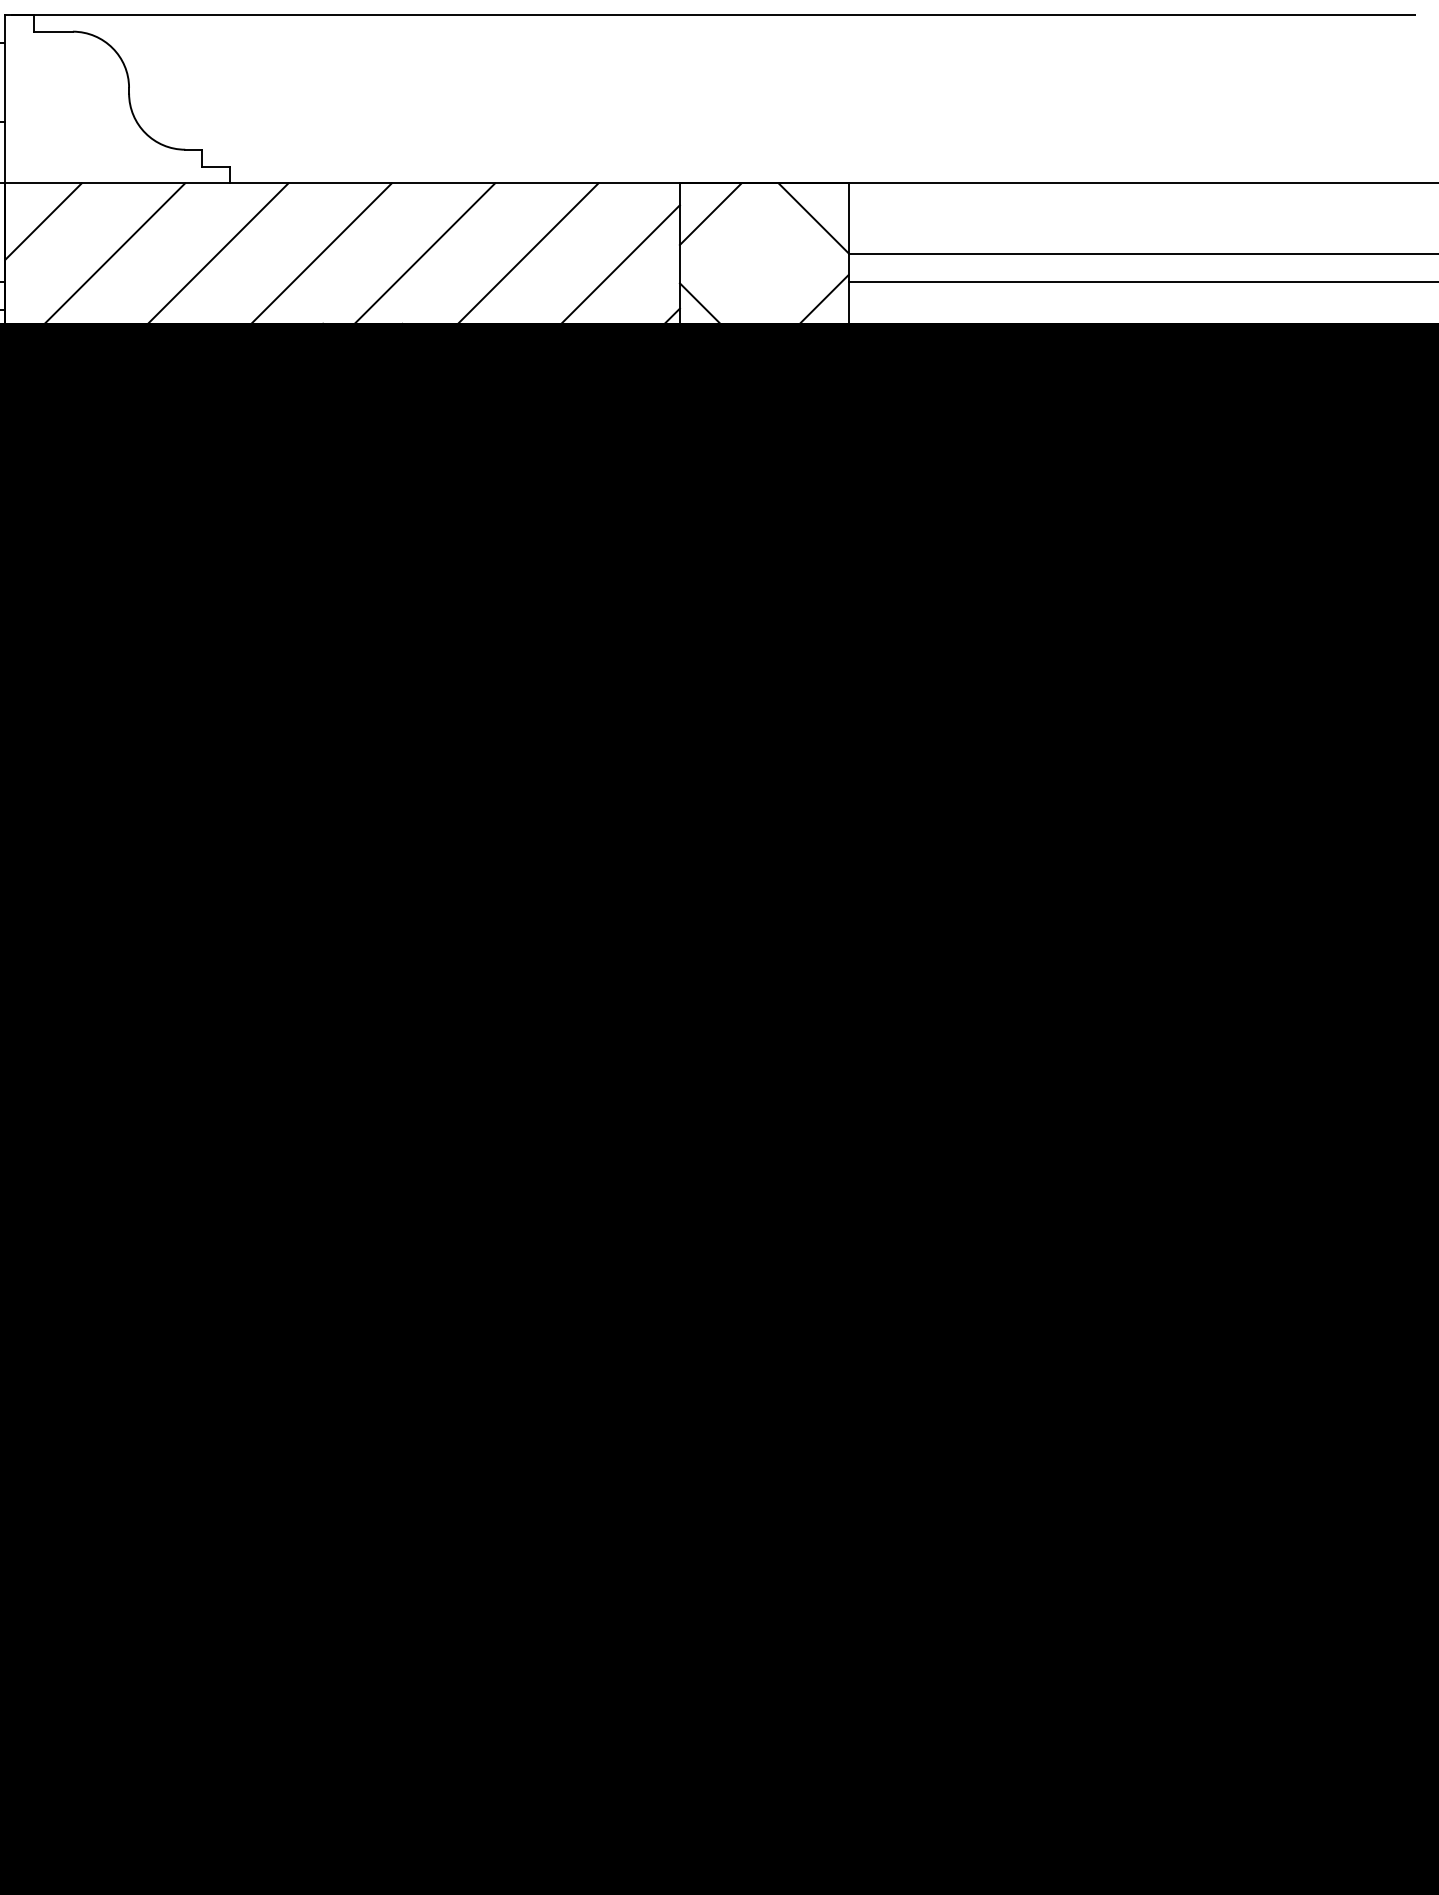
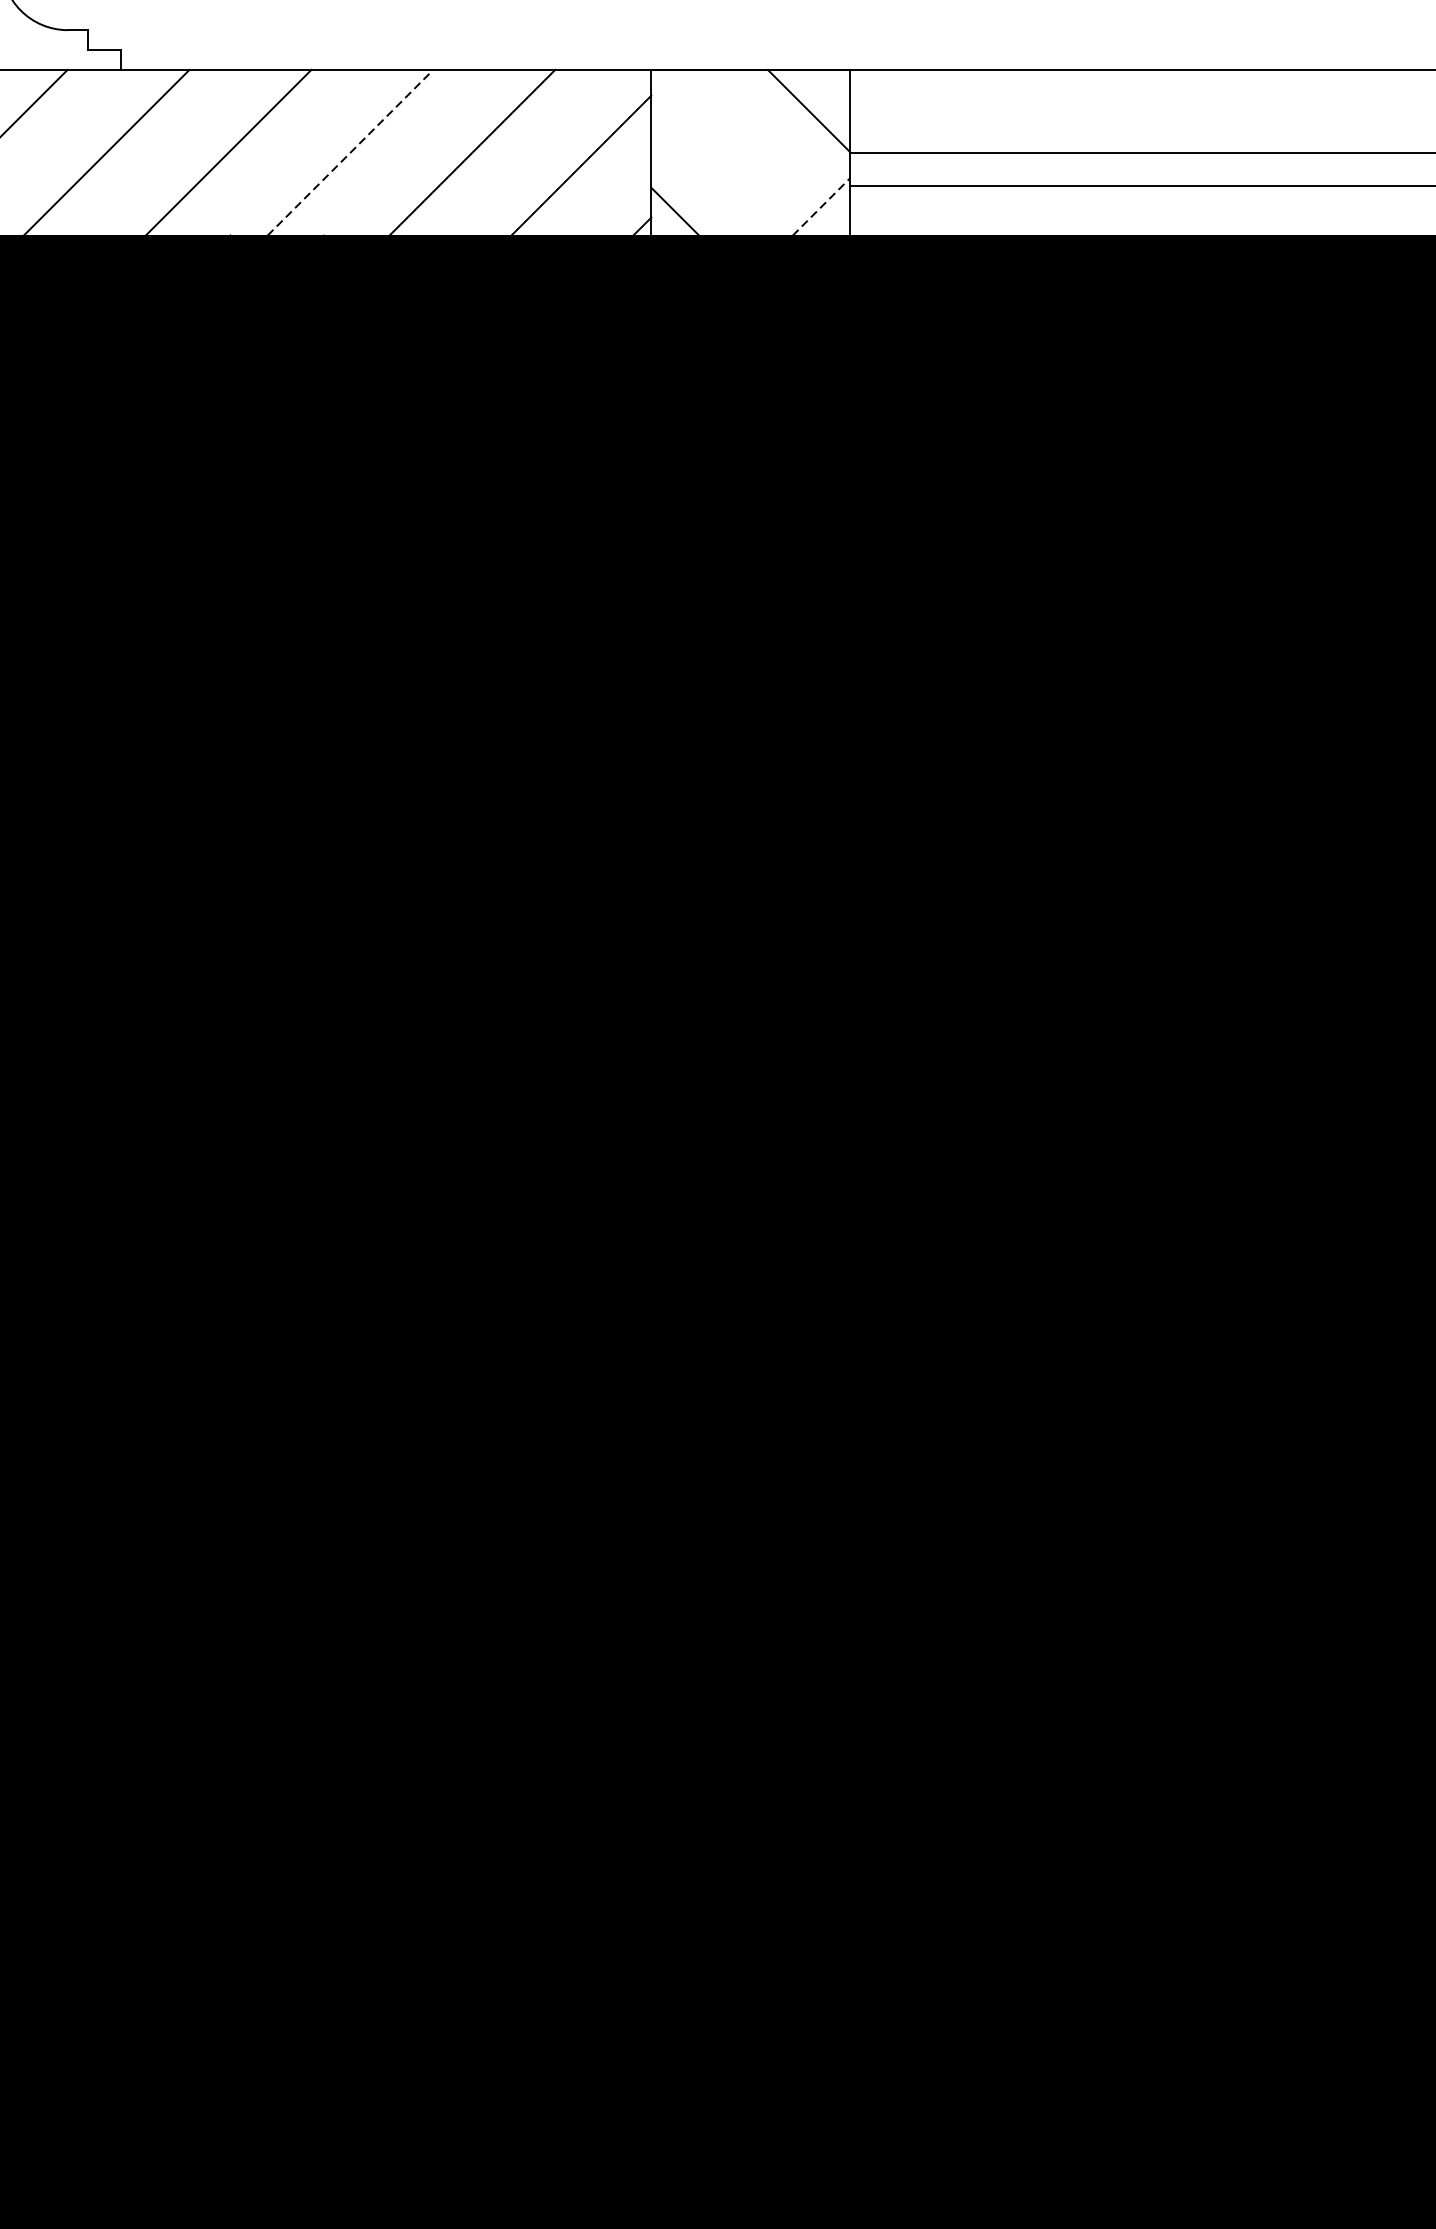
line: (710, 214) -> (687, 106), removed
line: (425, 253) -> (351, 152), solid -> dashed
line: (824, 299) -> (821, 206), solid -> dashed

